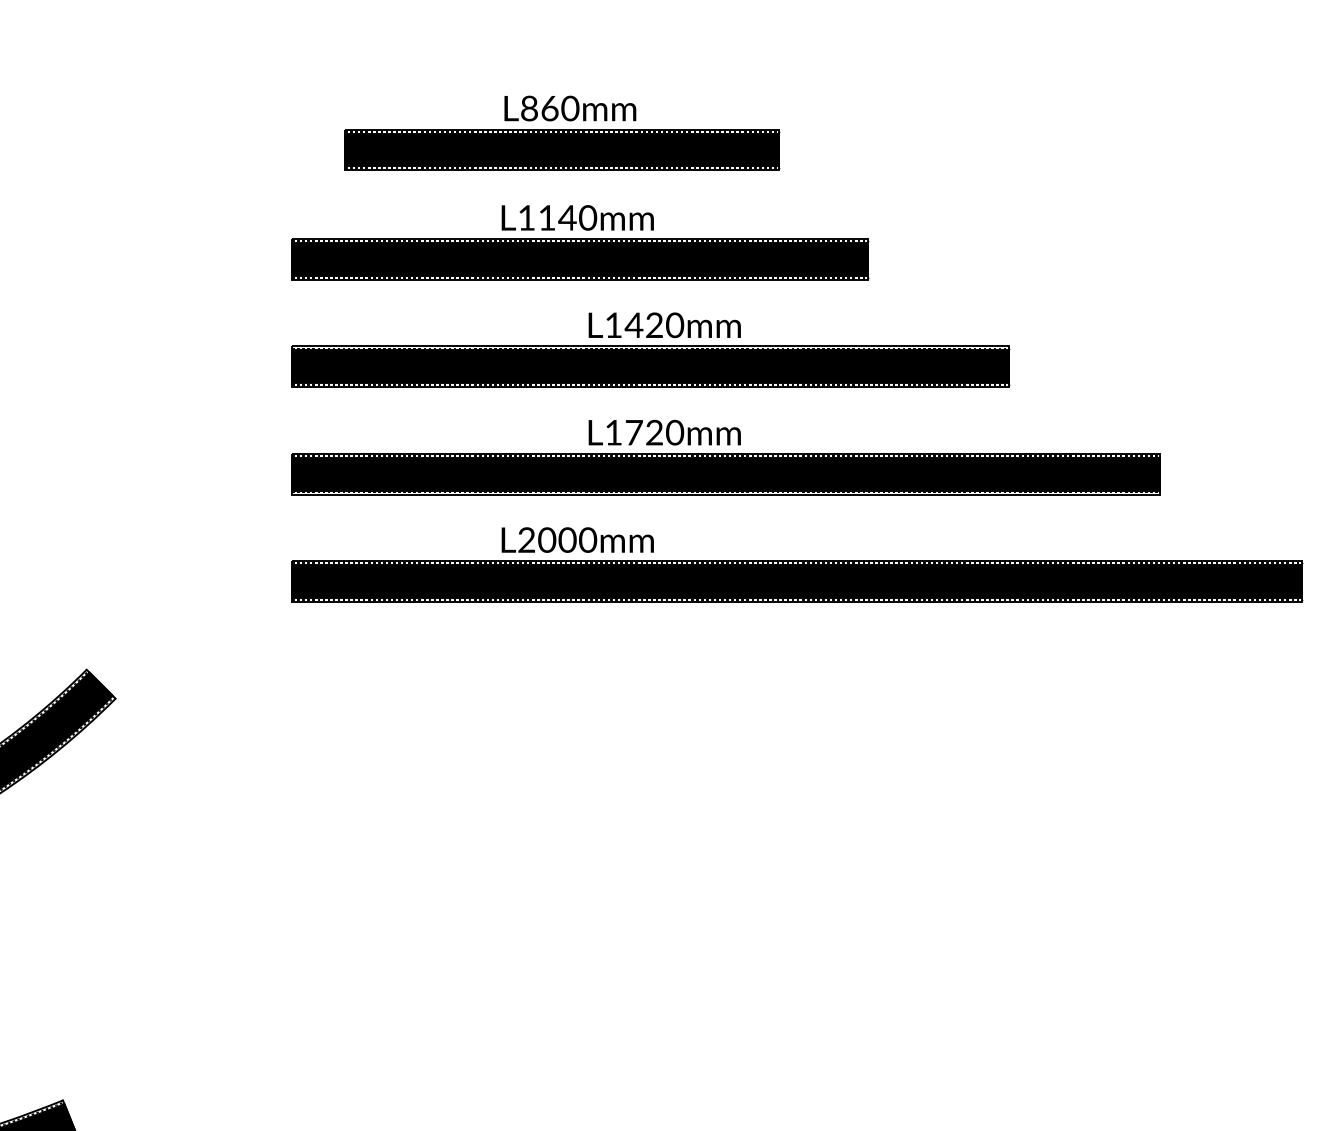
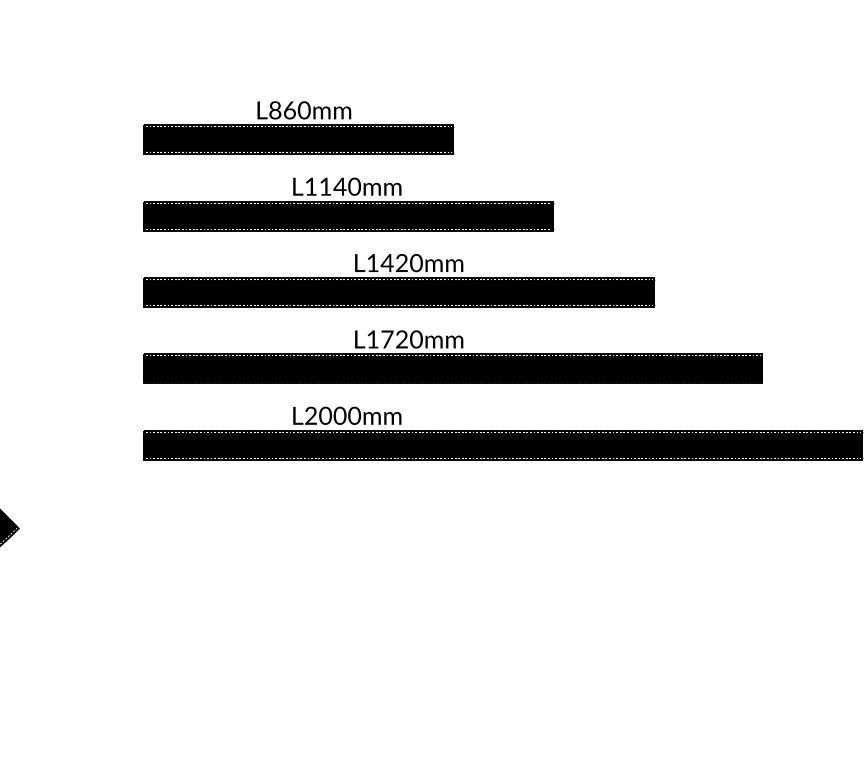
part: (562, 132) -> (298, 127), moved

